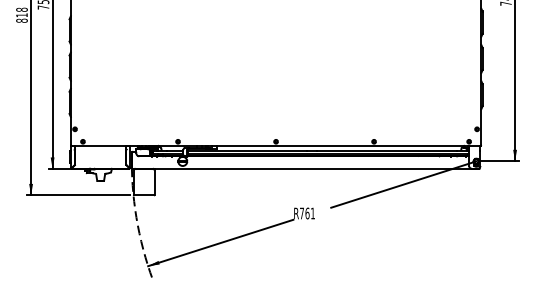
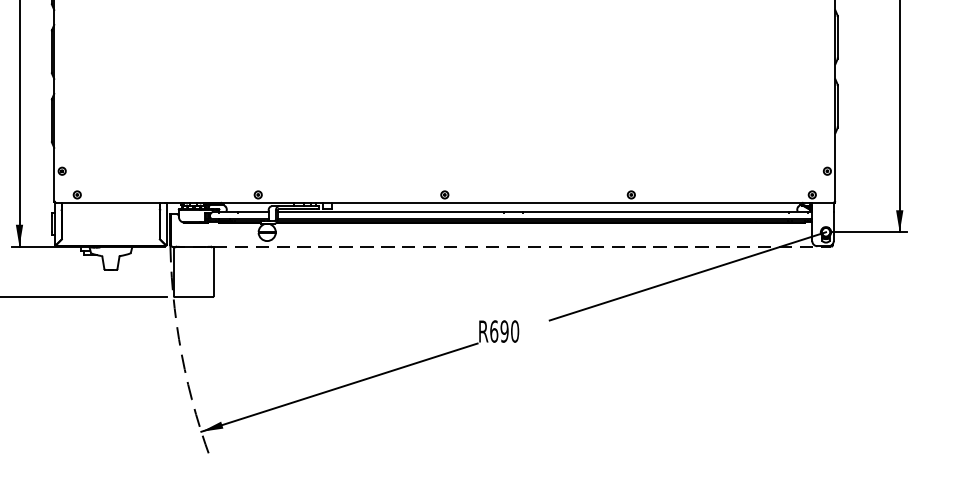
line: (306, 168) -> (502, 245), solid -> dashed
text: (307, 213) -> (504, 331), R761 -> R690

